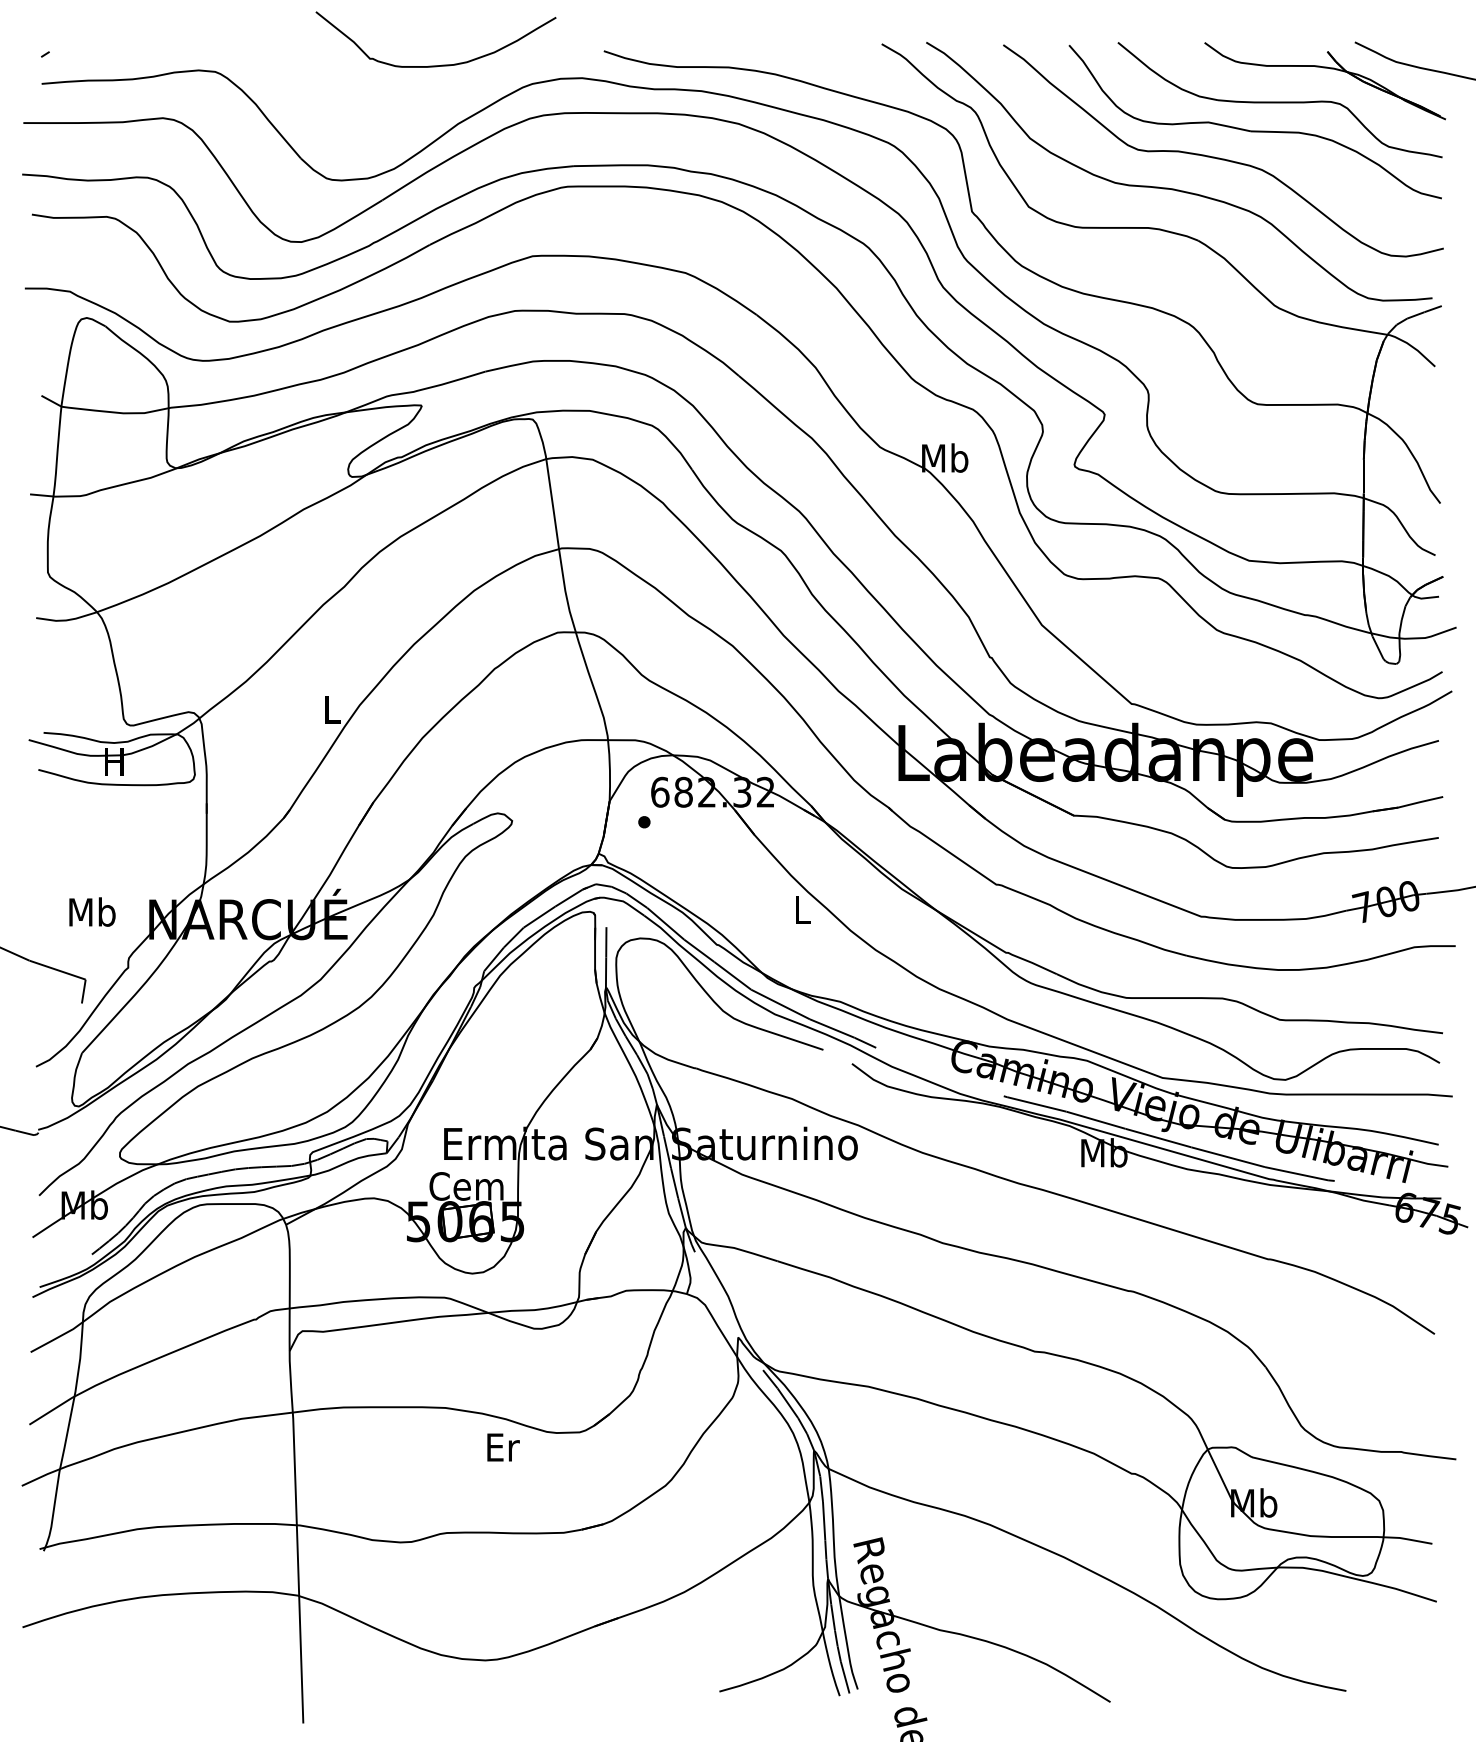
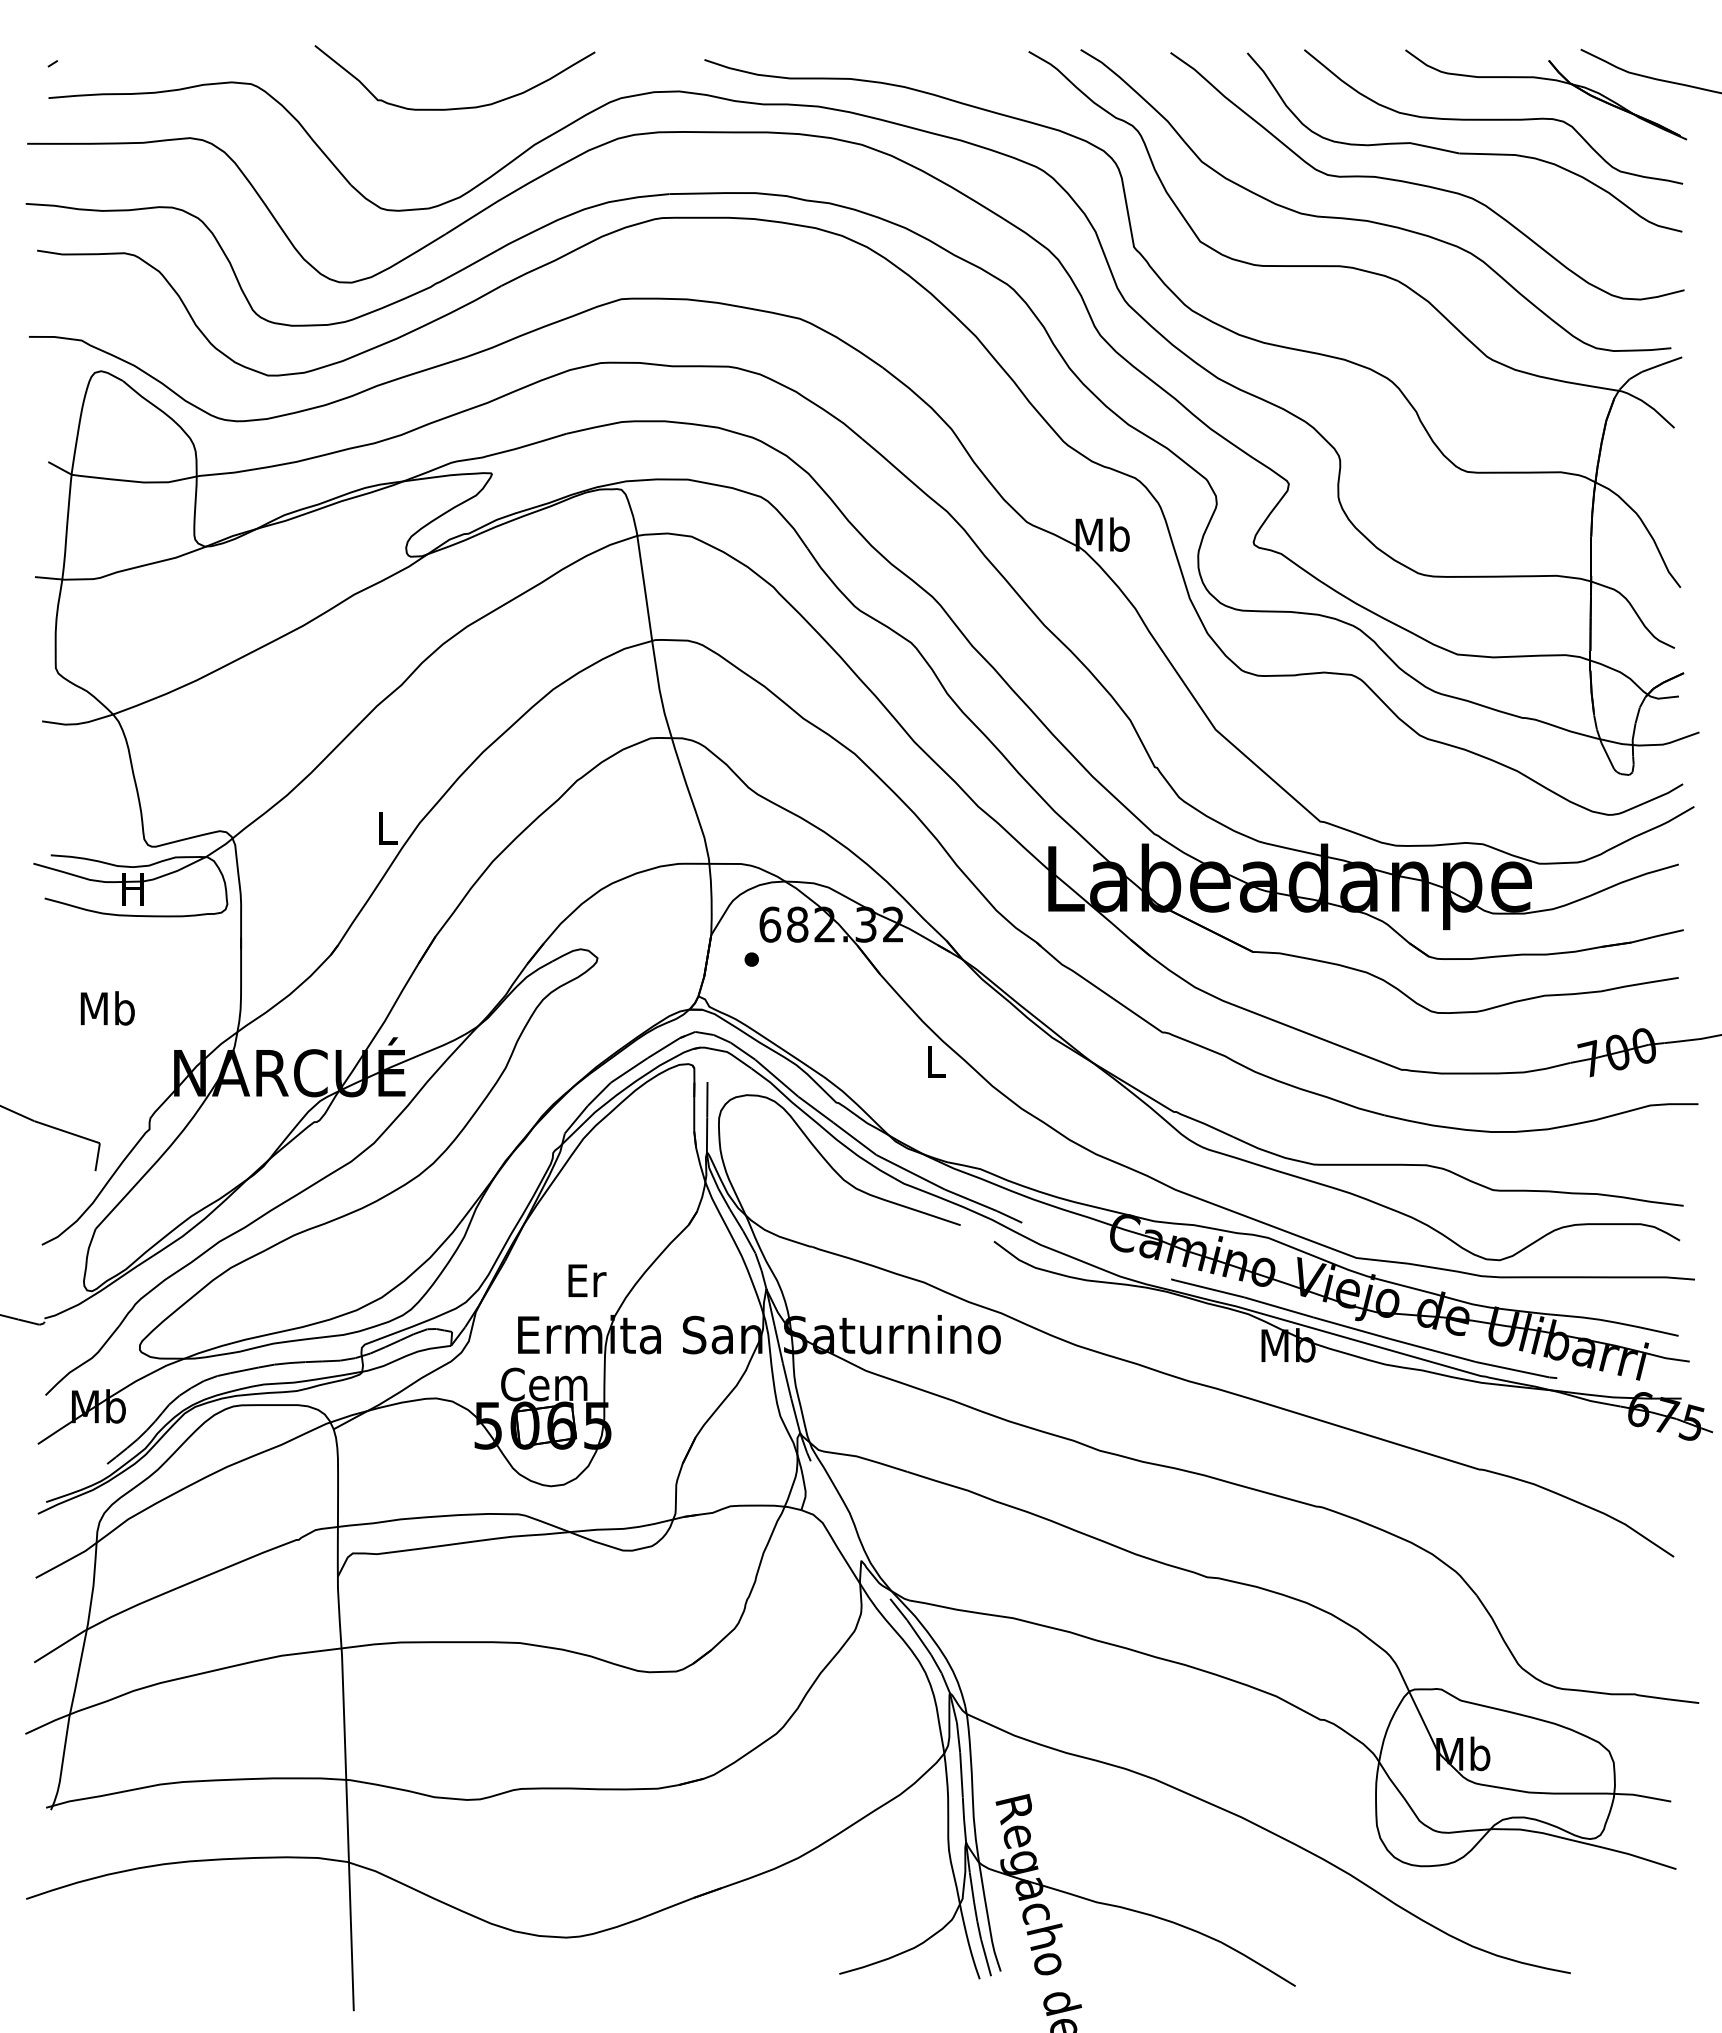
curve: (441, 64) -> (461, 106), moved
text: (92, 911) -> (107, 1007), moved
text: (503, 1447) -> (587, 1280), moved

